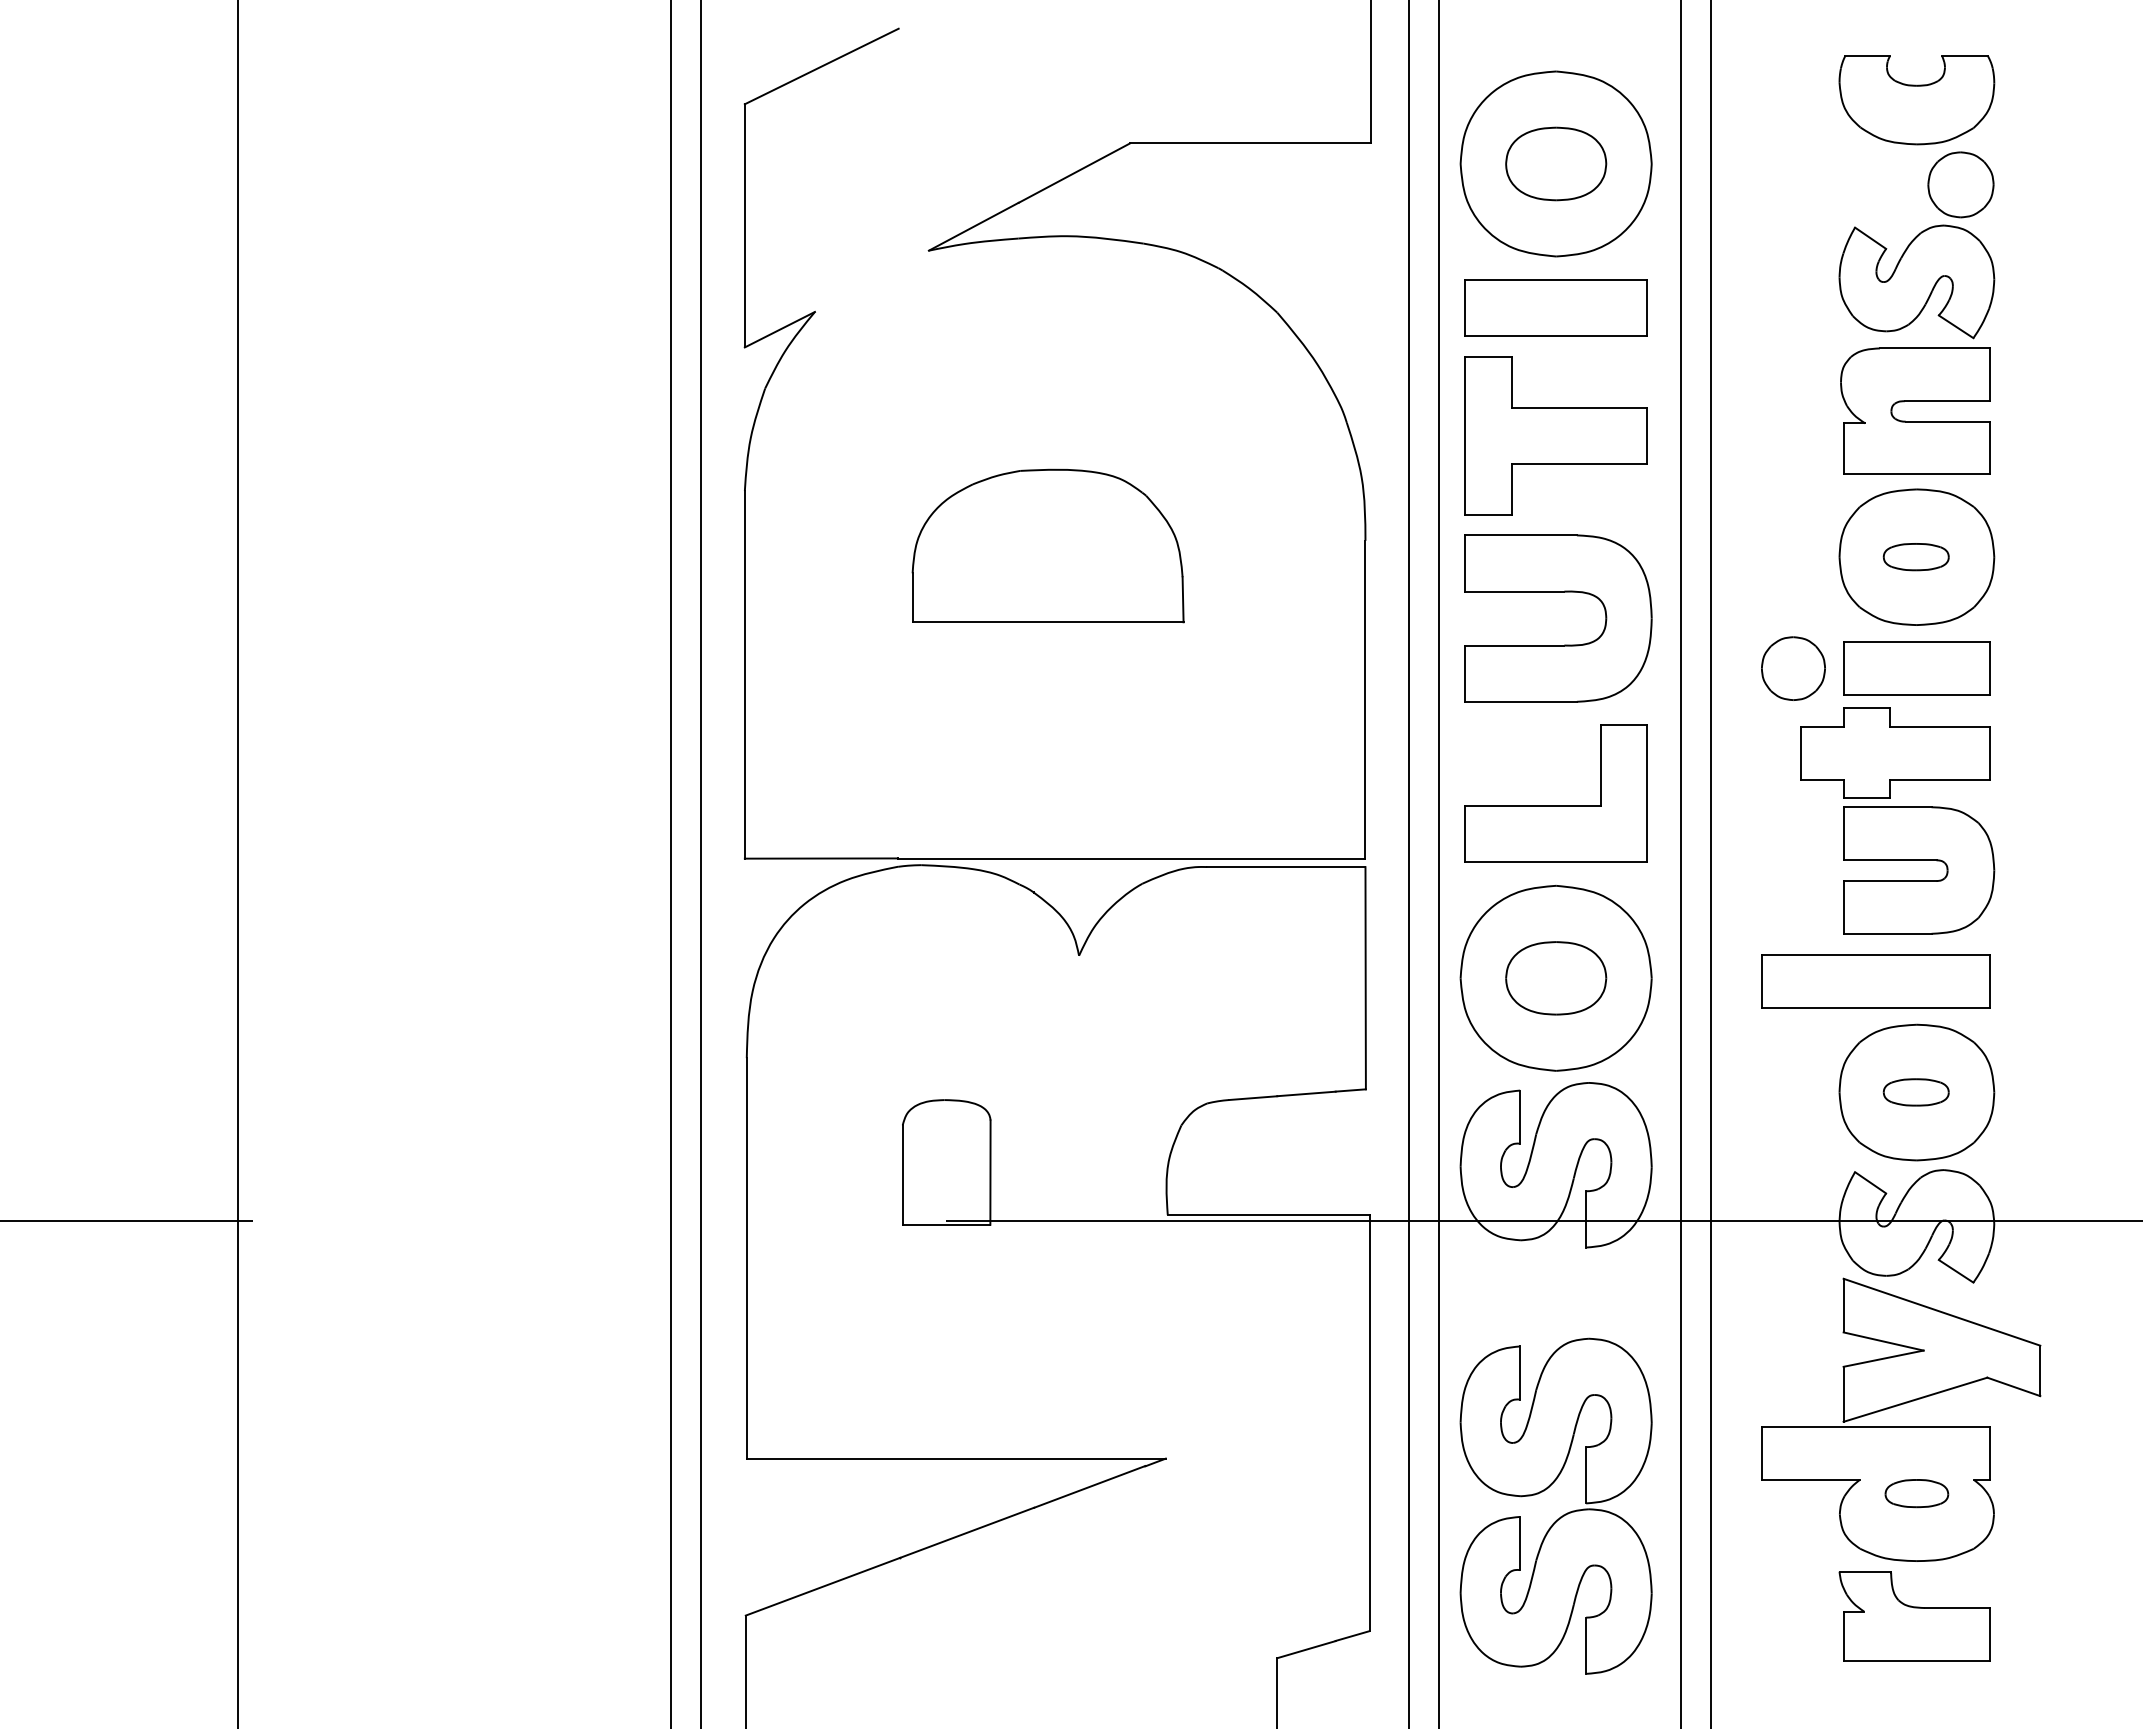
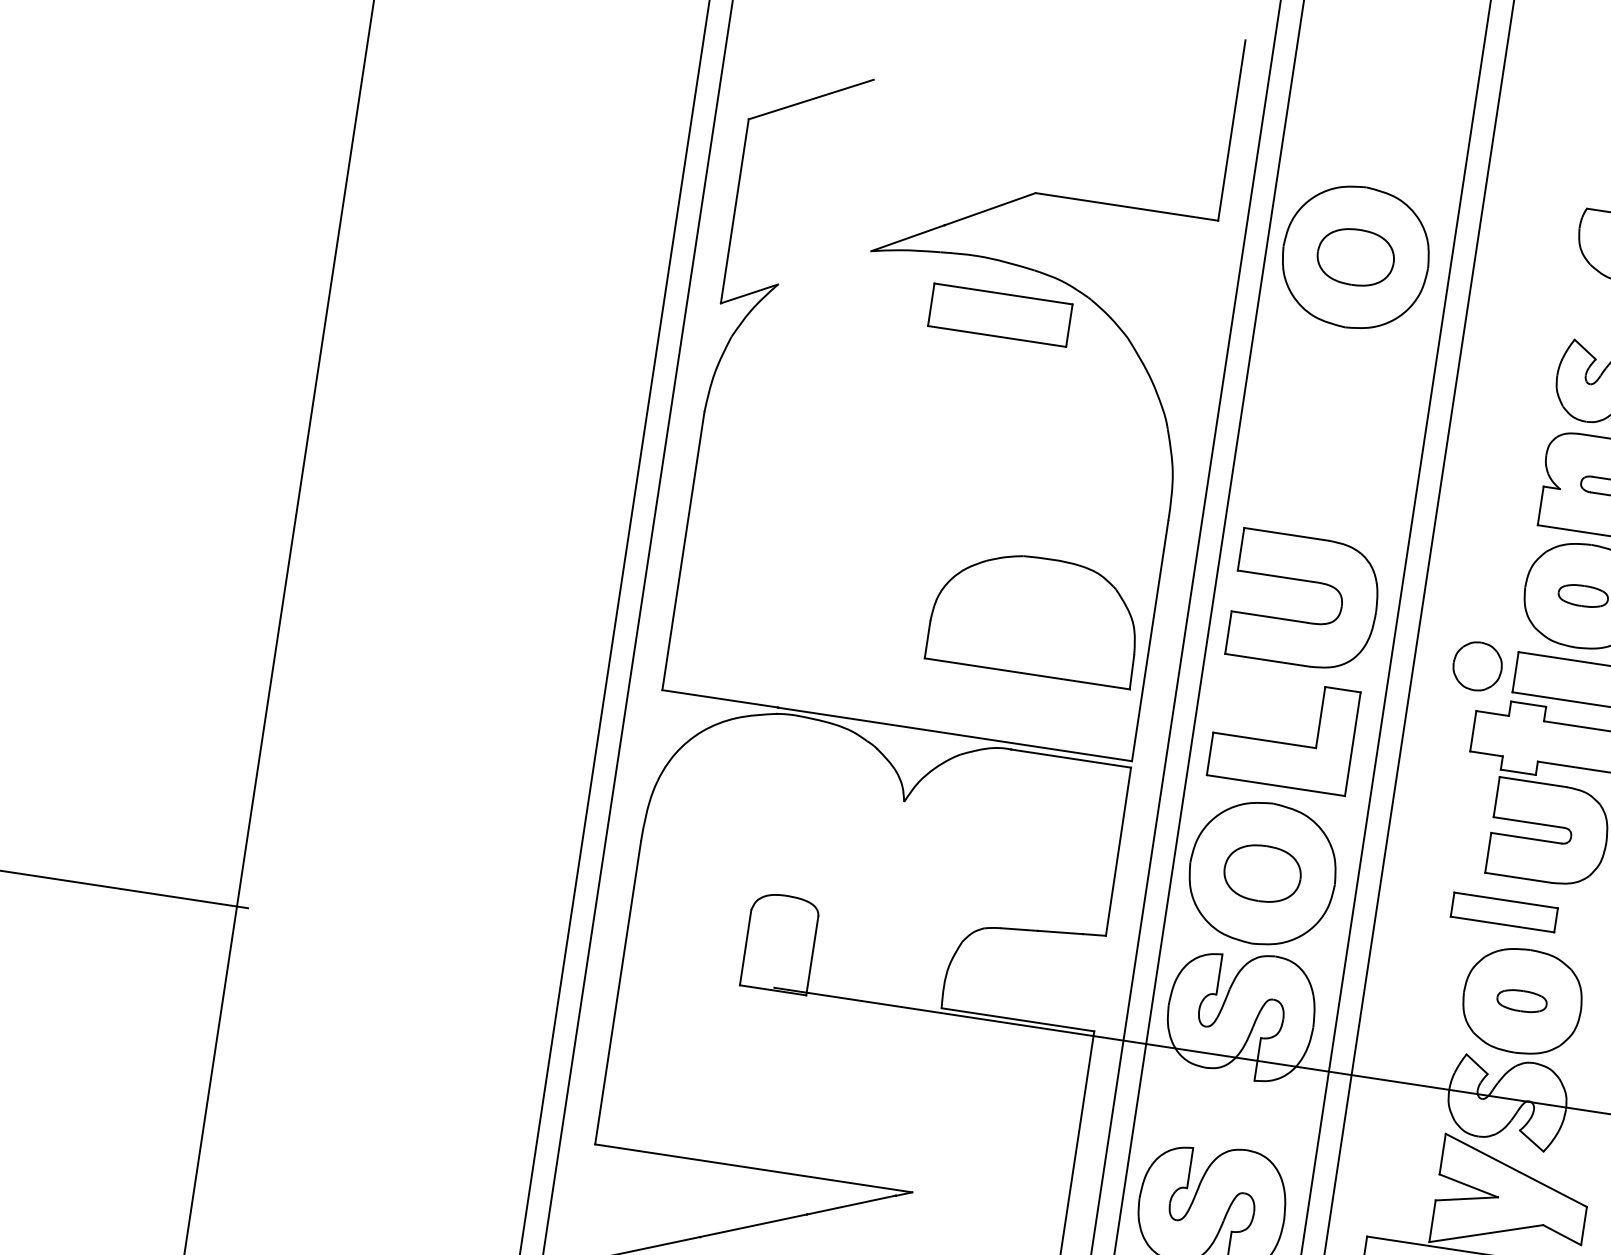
part: (1555, 307) -> (999, 314), moved
part: (1555, 435) -> (1324, 462), removed
part: (1047, 545) -> (1035, 615), moved
part: (1875, 981) -> (1503, 912), size x0.6

